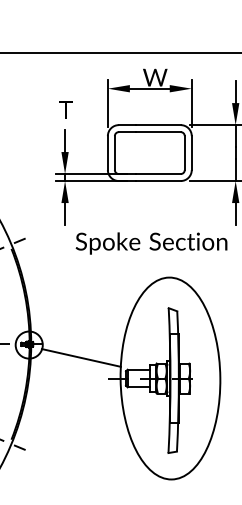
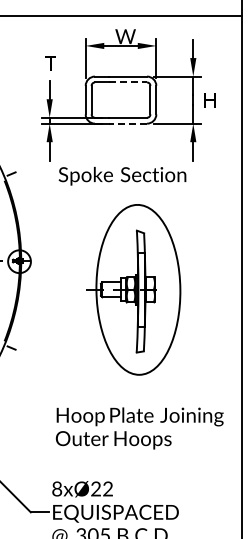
line: (158, 132) -> (128, 82), solid -> dashed
line: (158, 180) -> (128, 123), solid -> dashed
line: (81, 357) -> (63, 272), removed

